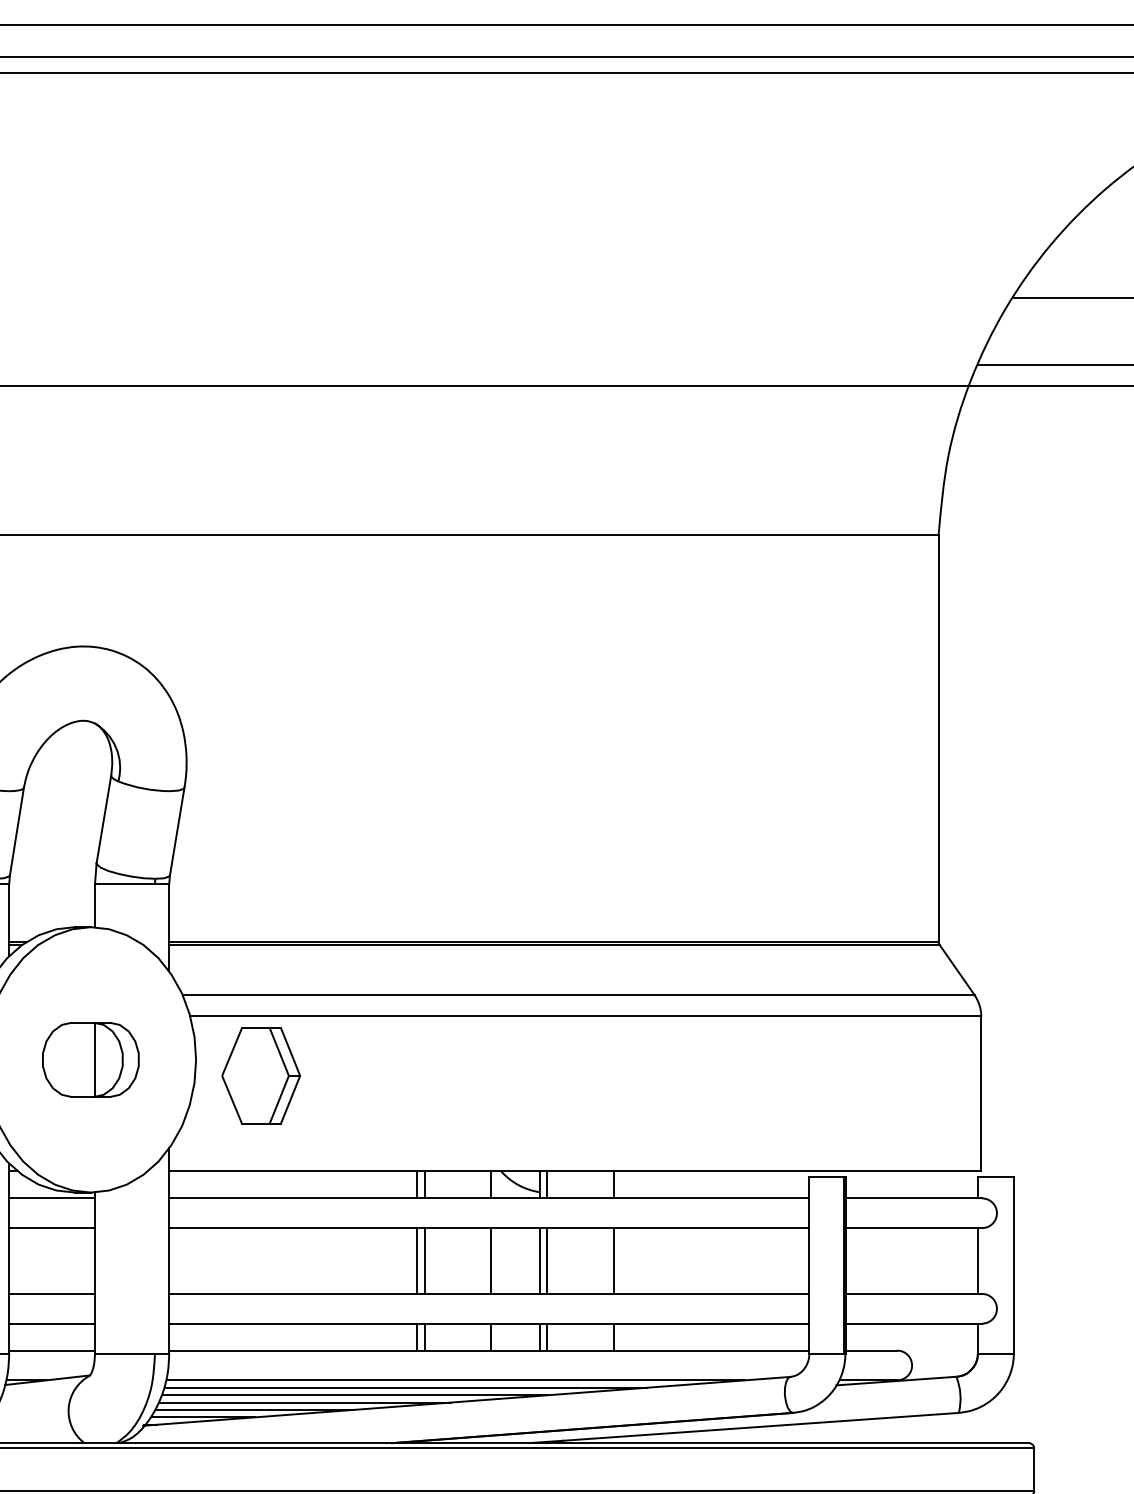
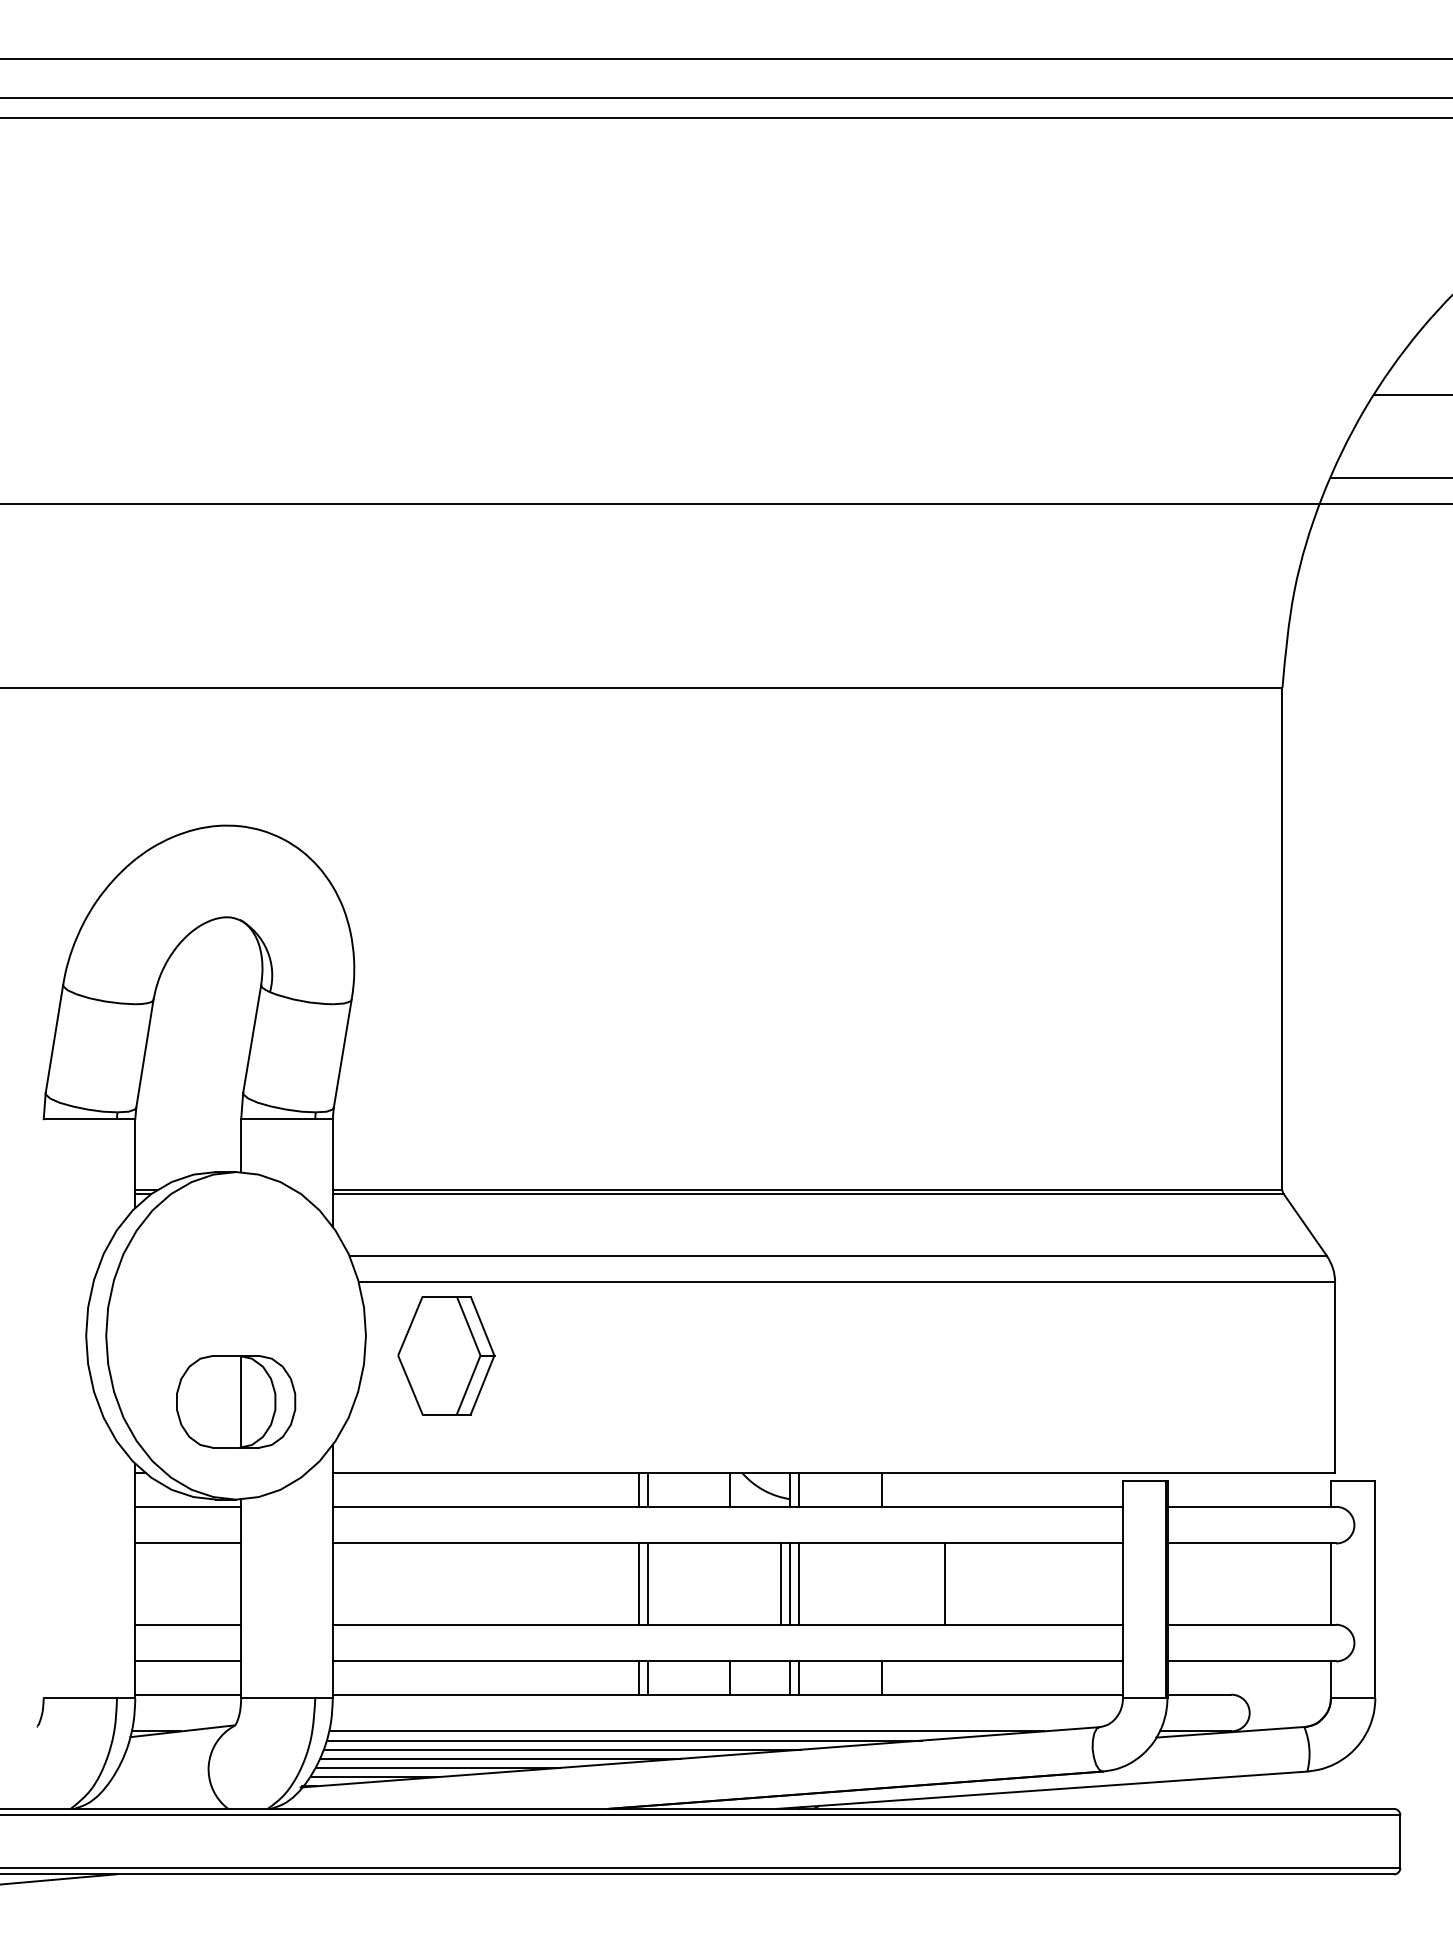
part: (91, 1059) -> (236, 1401), moved
line: (491, 1260) -> (781, 1583), moved
line: (613, 1260) -> (944, 1583), moved

